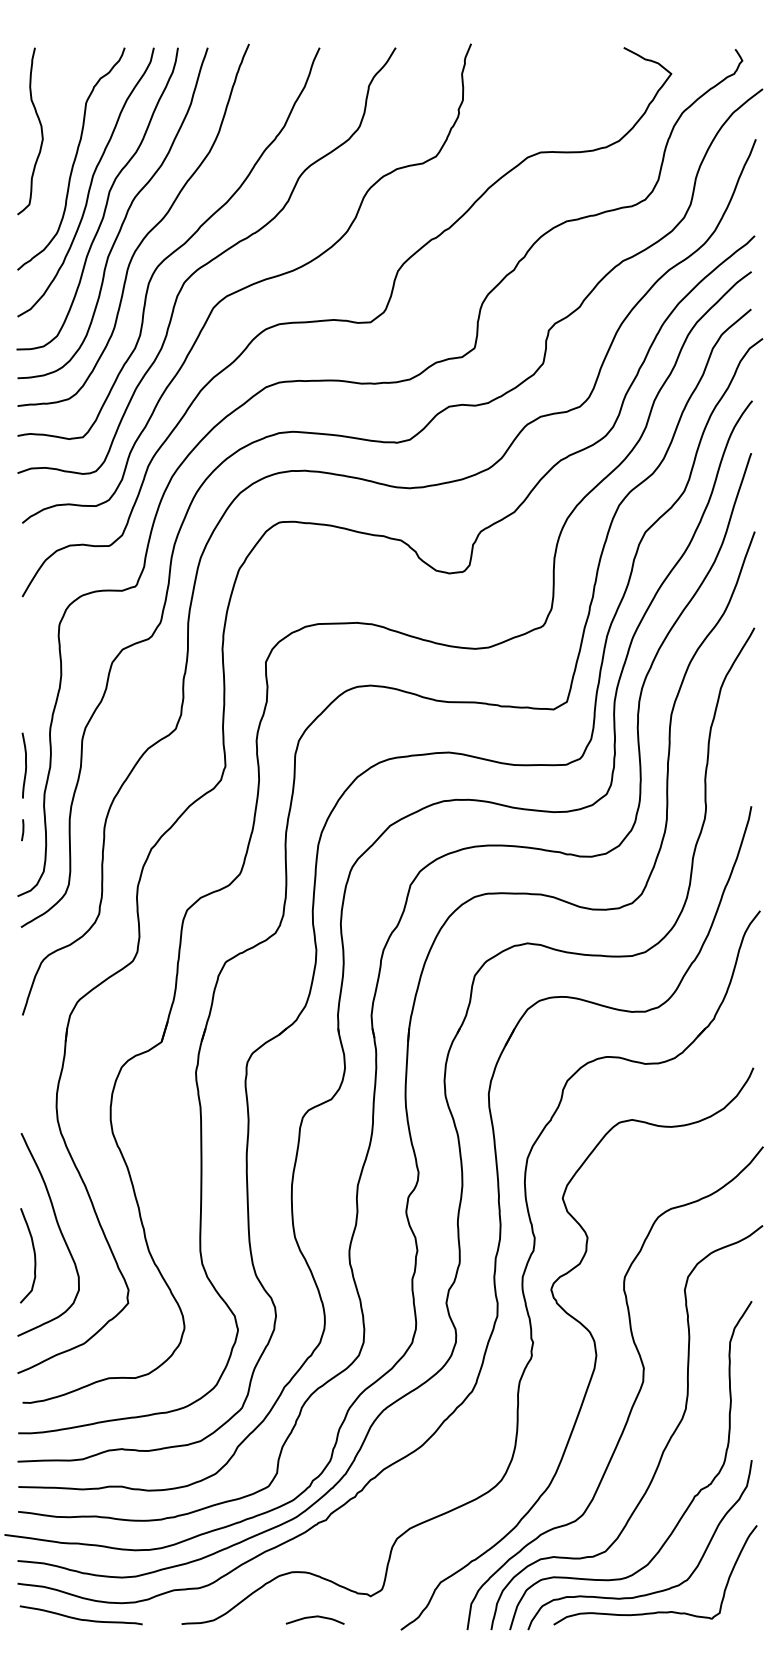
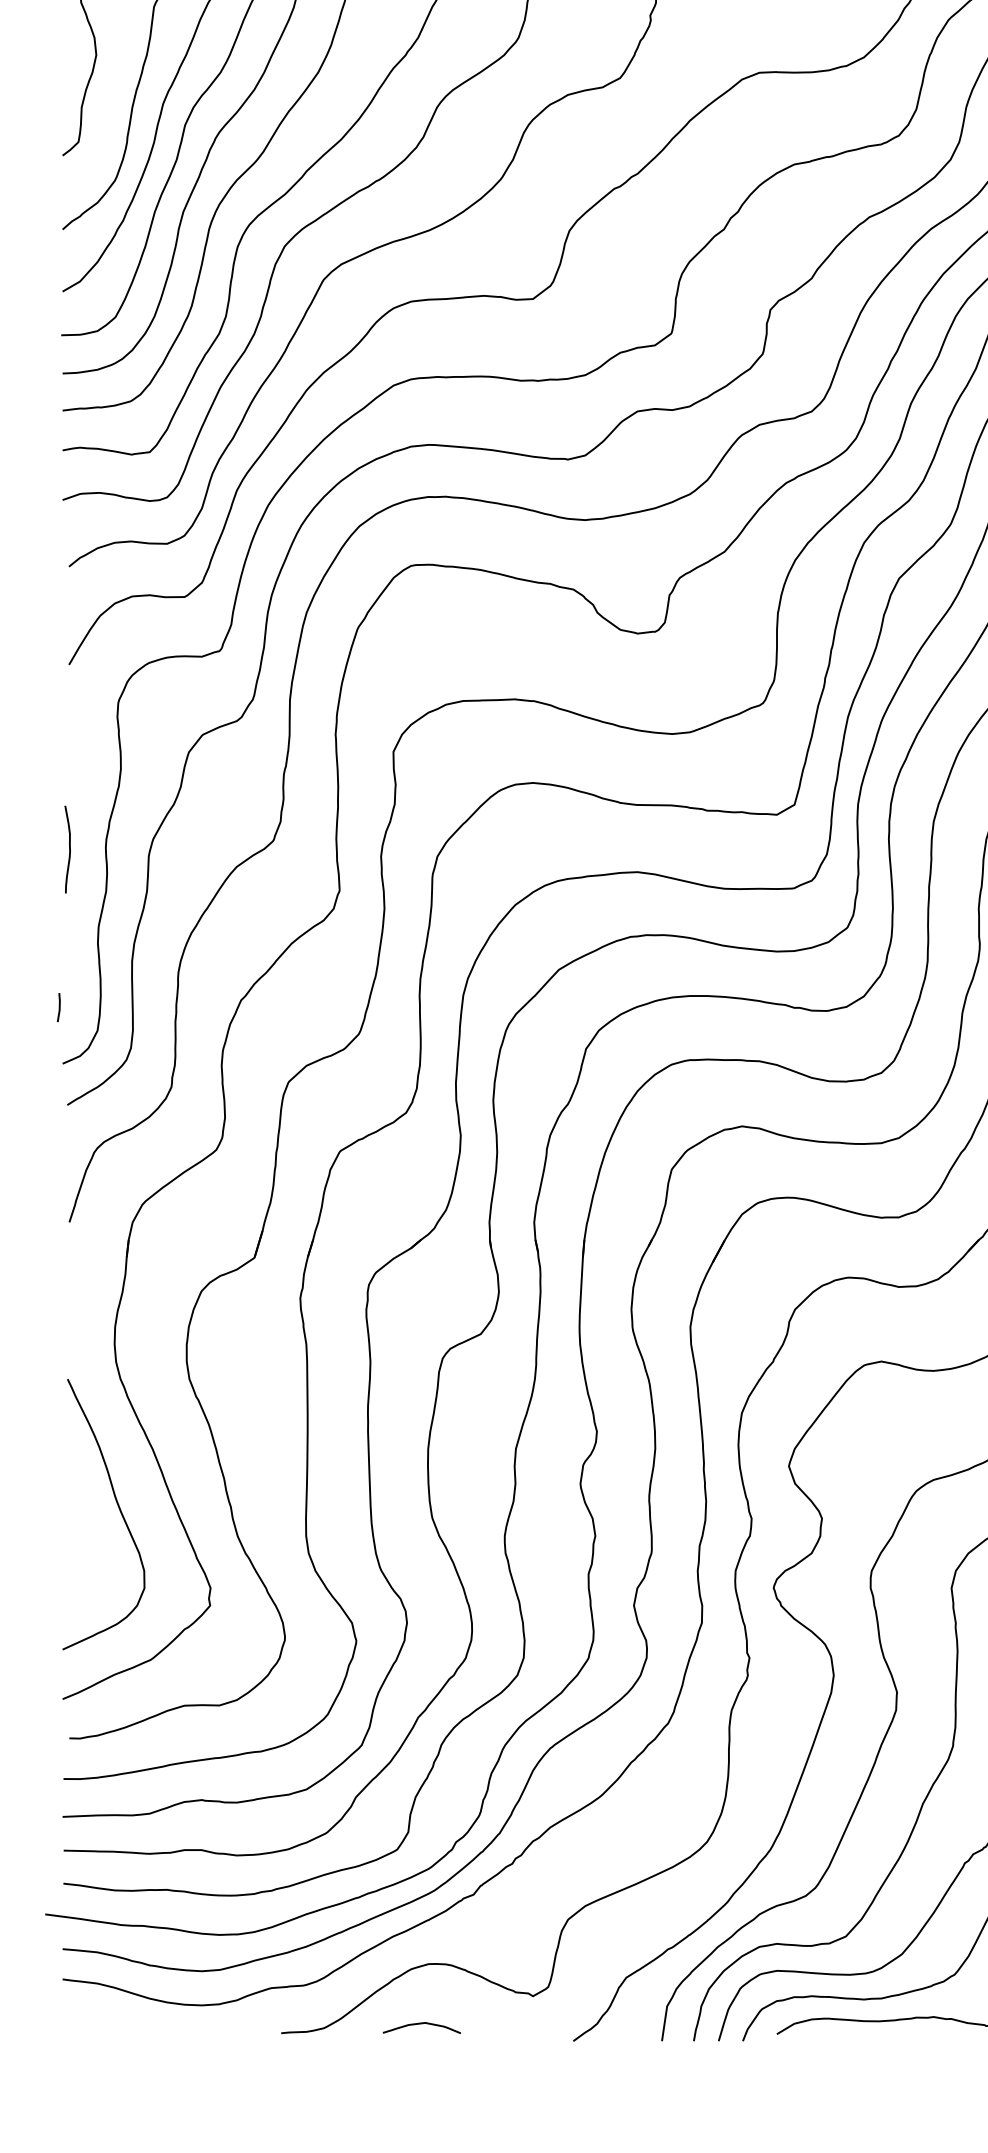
curve: (25, 765) -> (69, 849), moved
line: (22, 830) -> (58, 1007), moved
curve: (33, 1253) -> (83, 1539), removed
curve: (314, 1617) -> (420, 2024), moved
curve: (80, 1618) -> (146, 2025), removed

